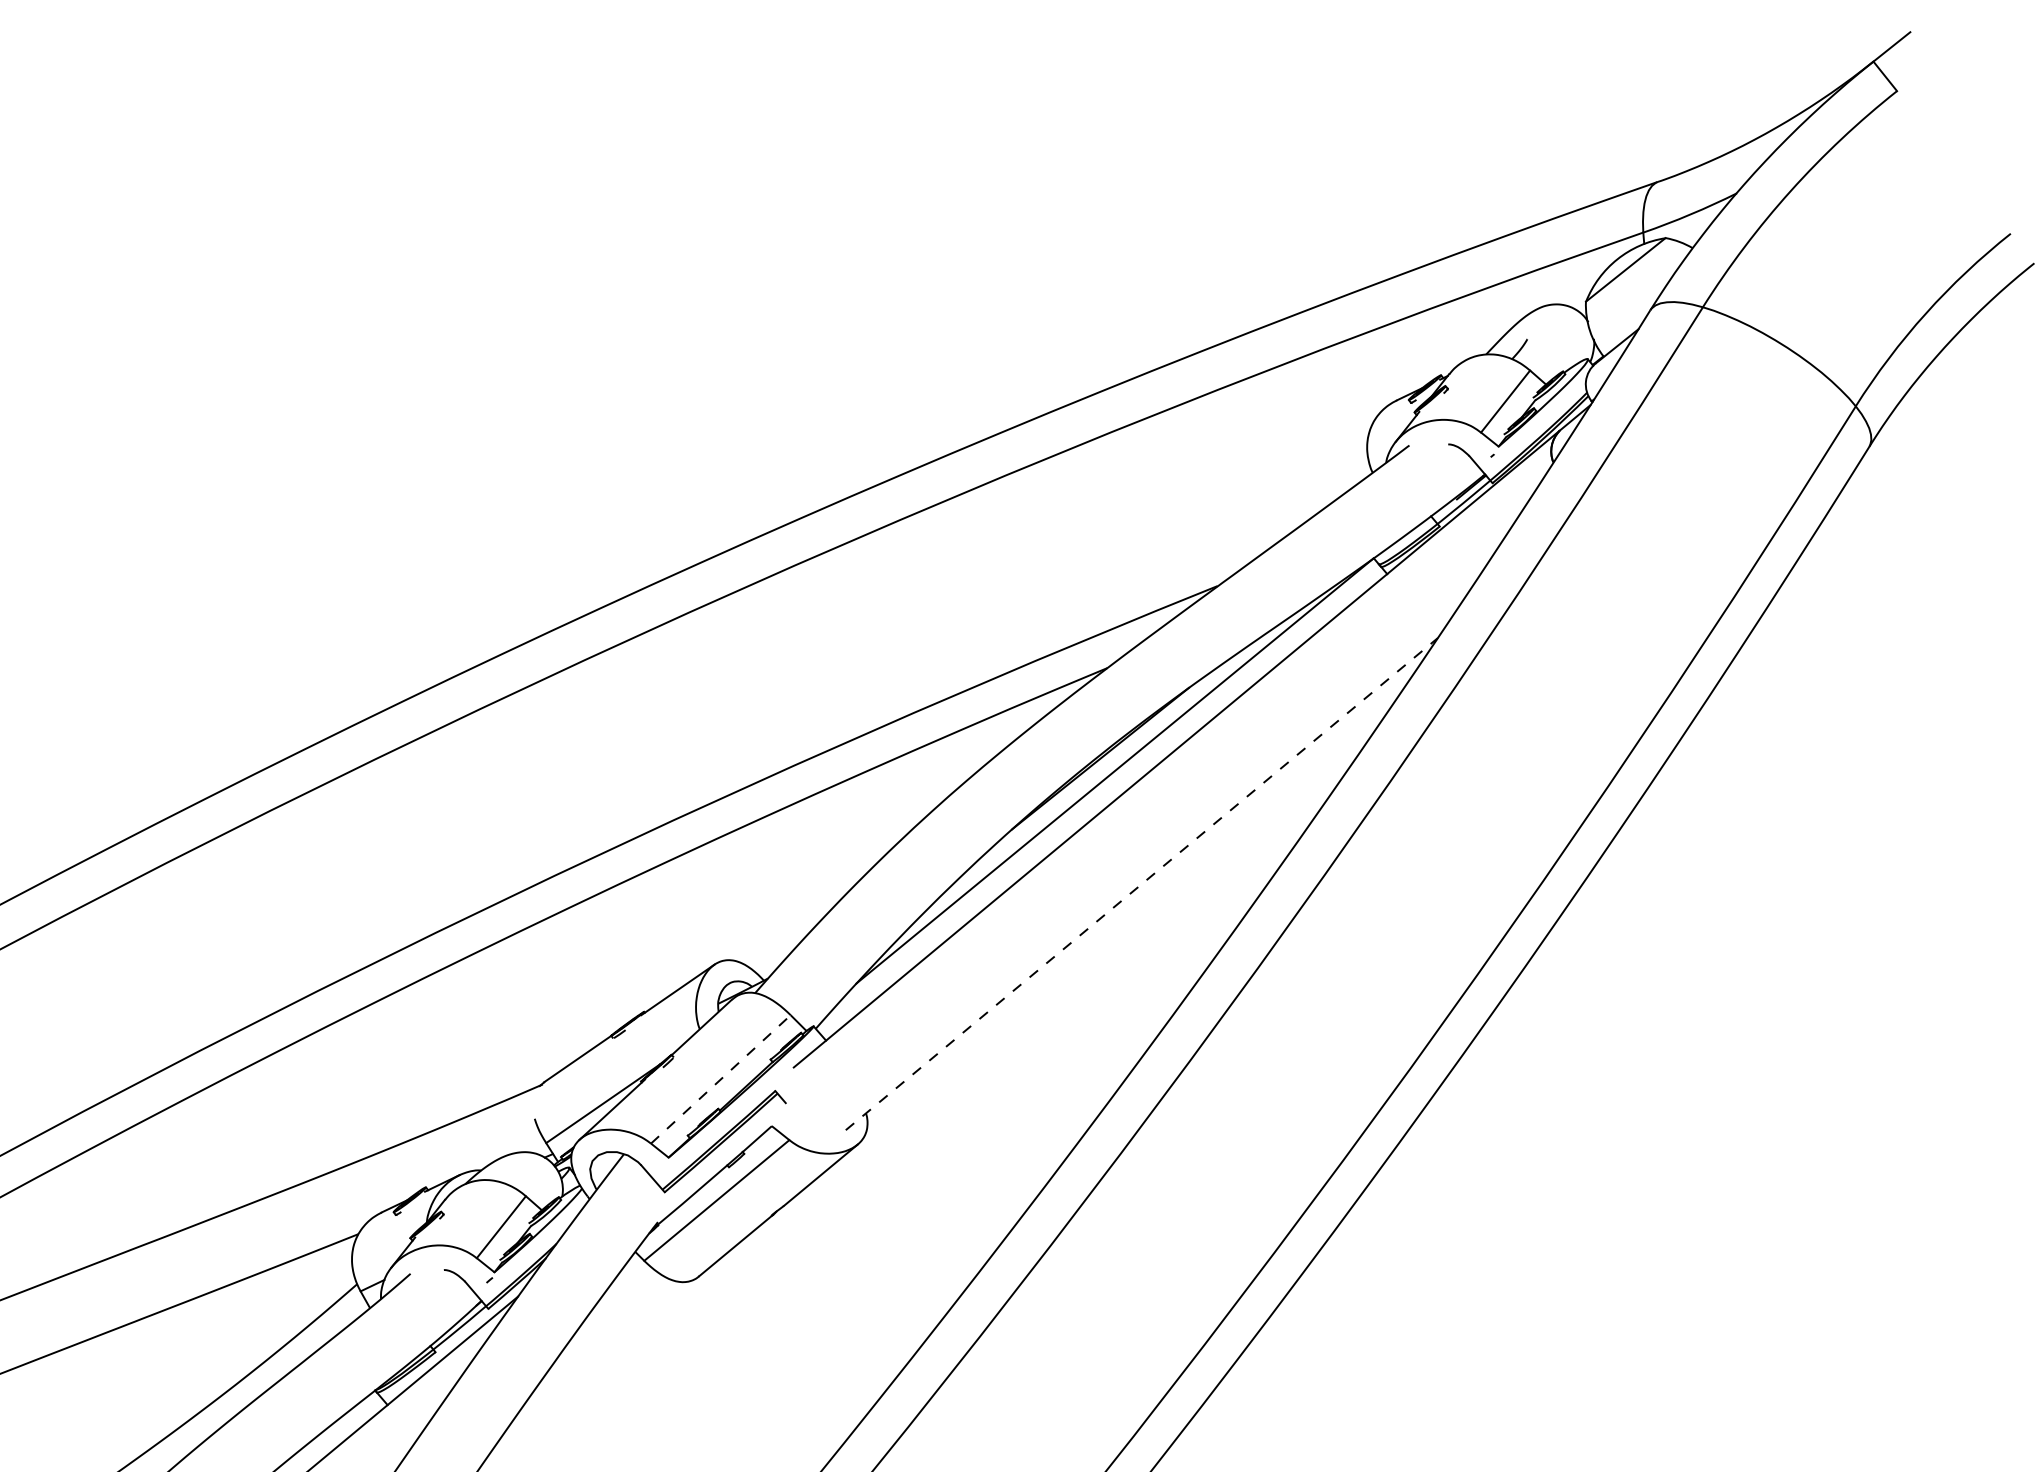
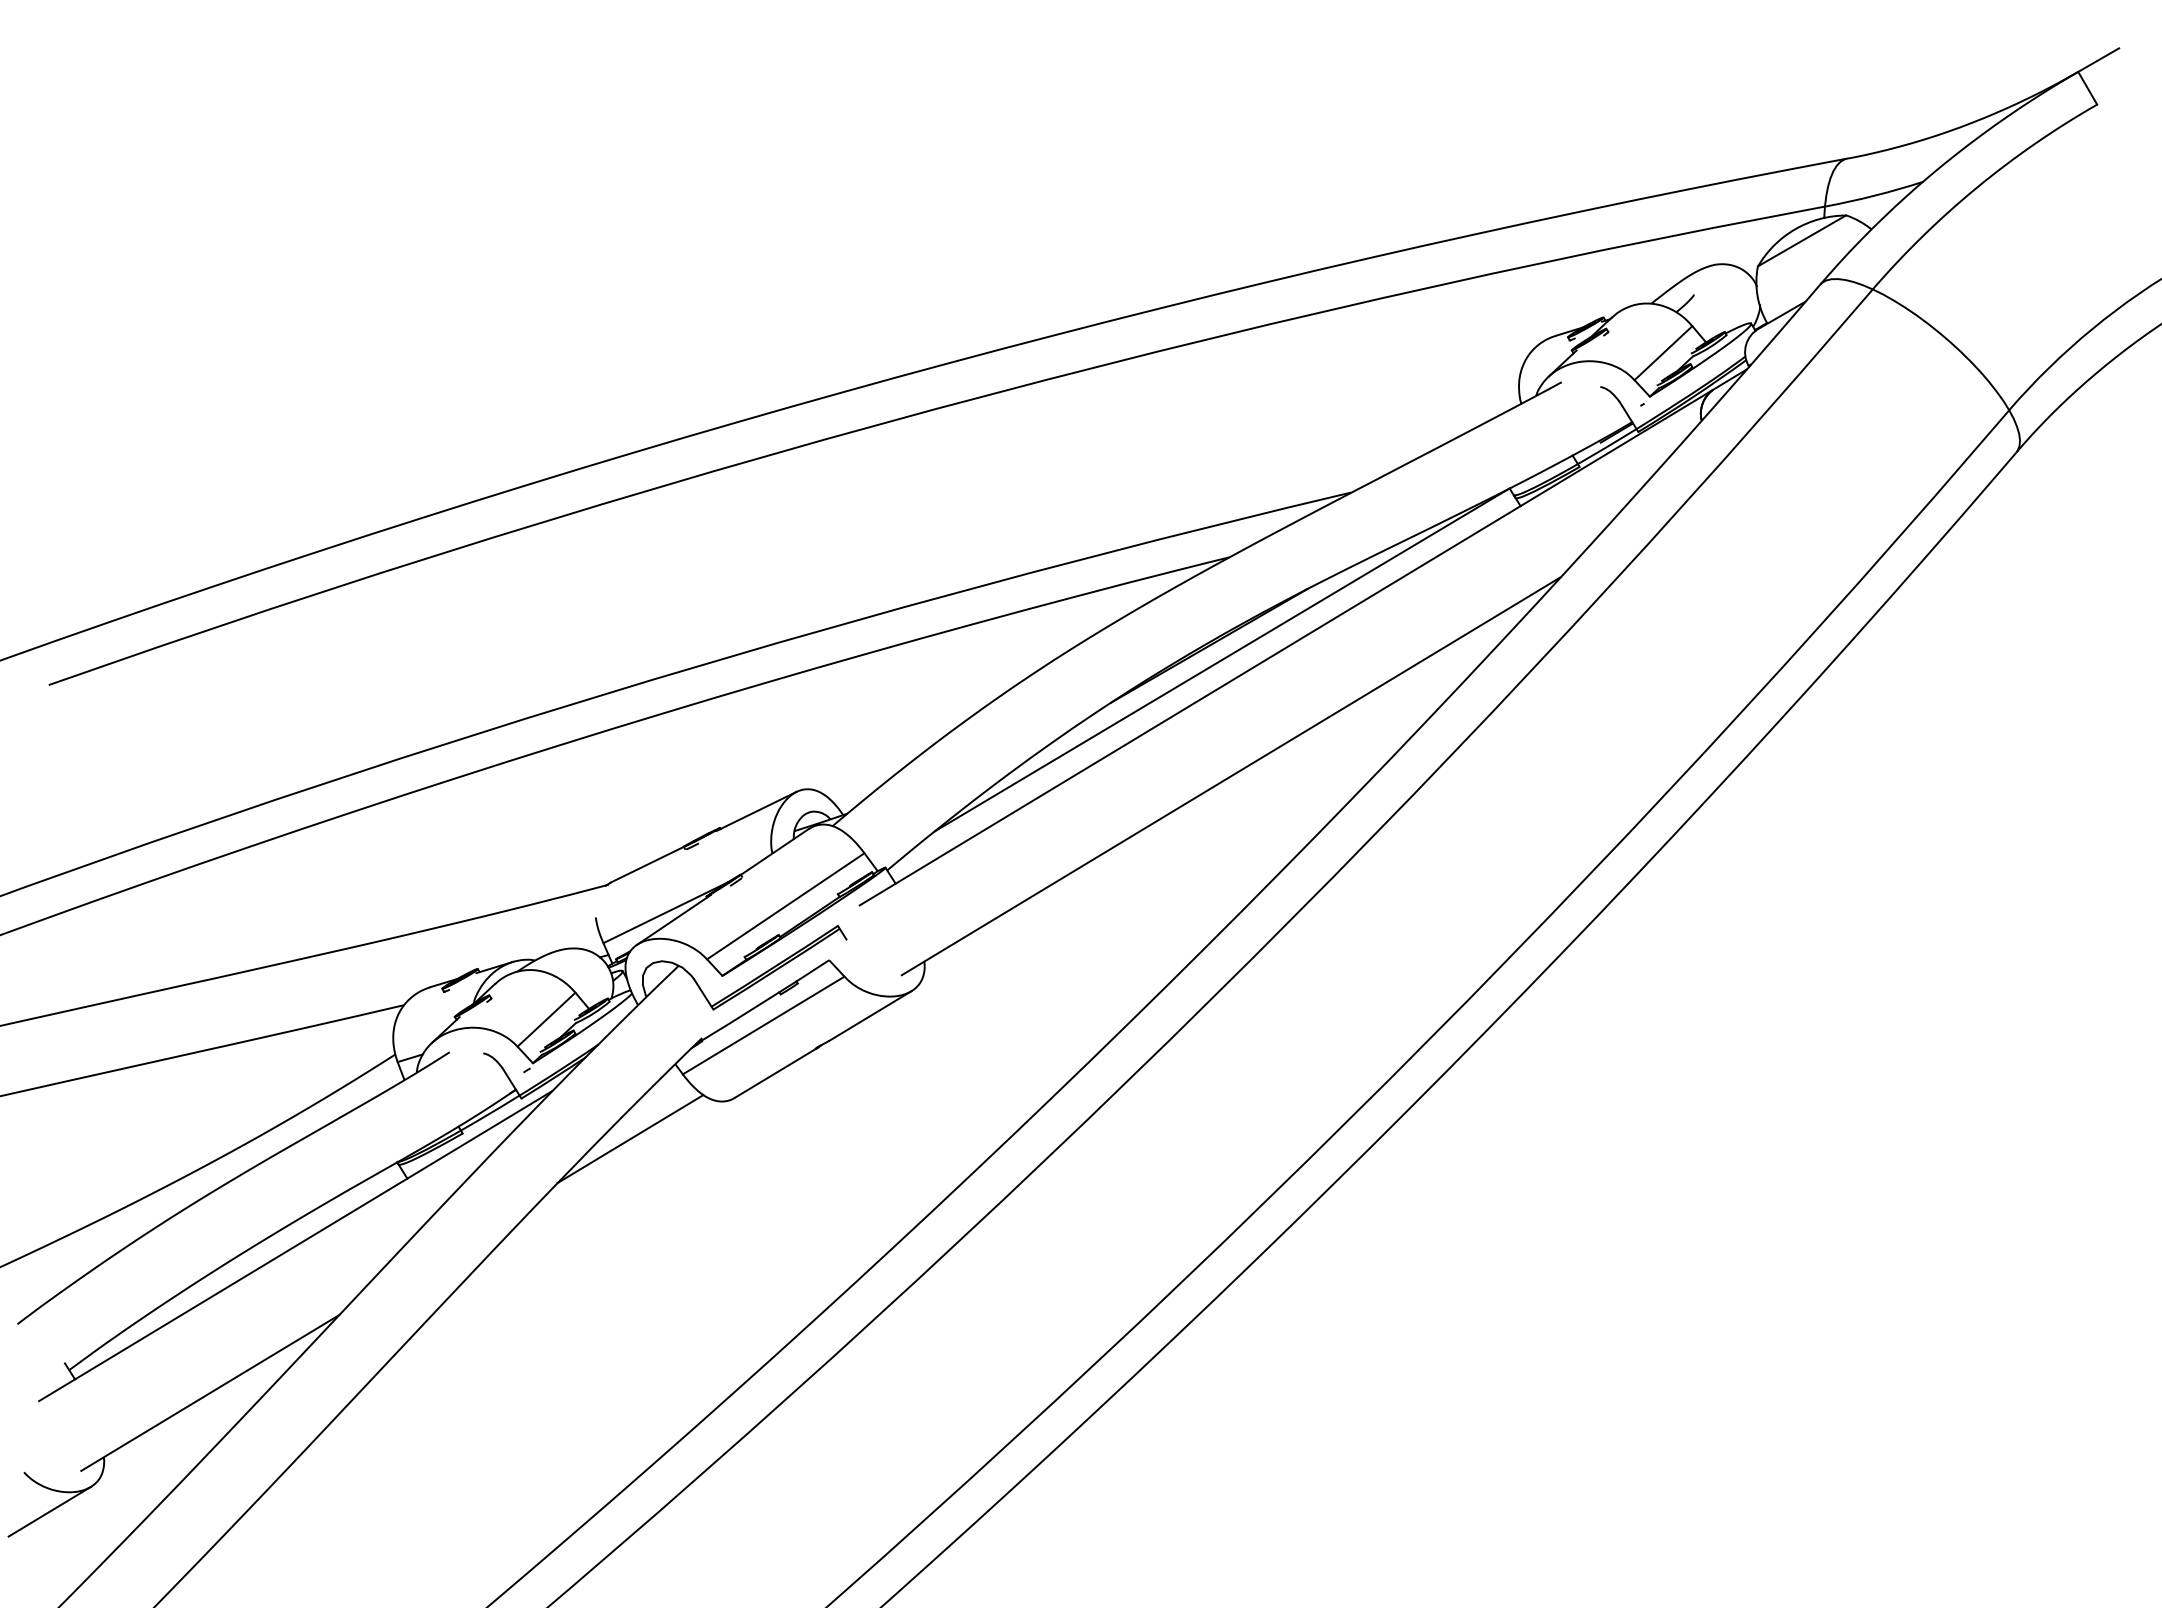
line: (1141, 883) -> (1231, 775), dashed -> solid
line: (720, 1079) -> (785, 906), dashed -> solid
line: (602, 1333) -> (630, 1139), added

